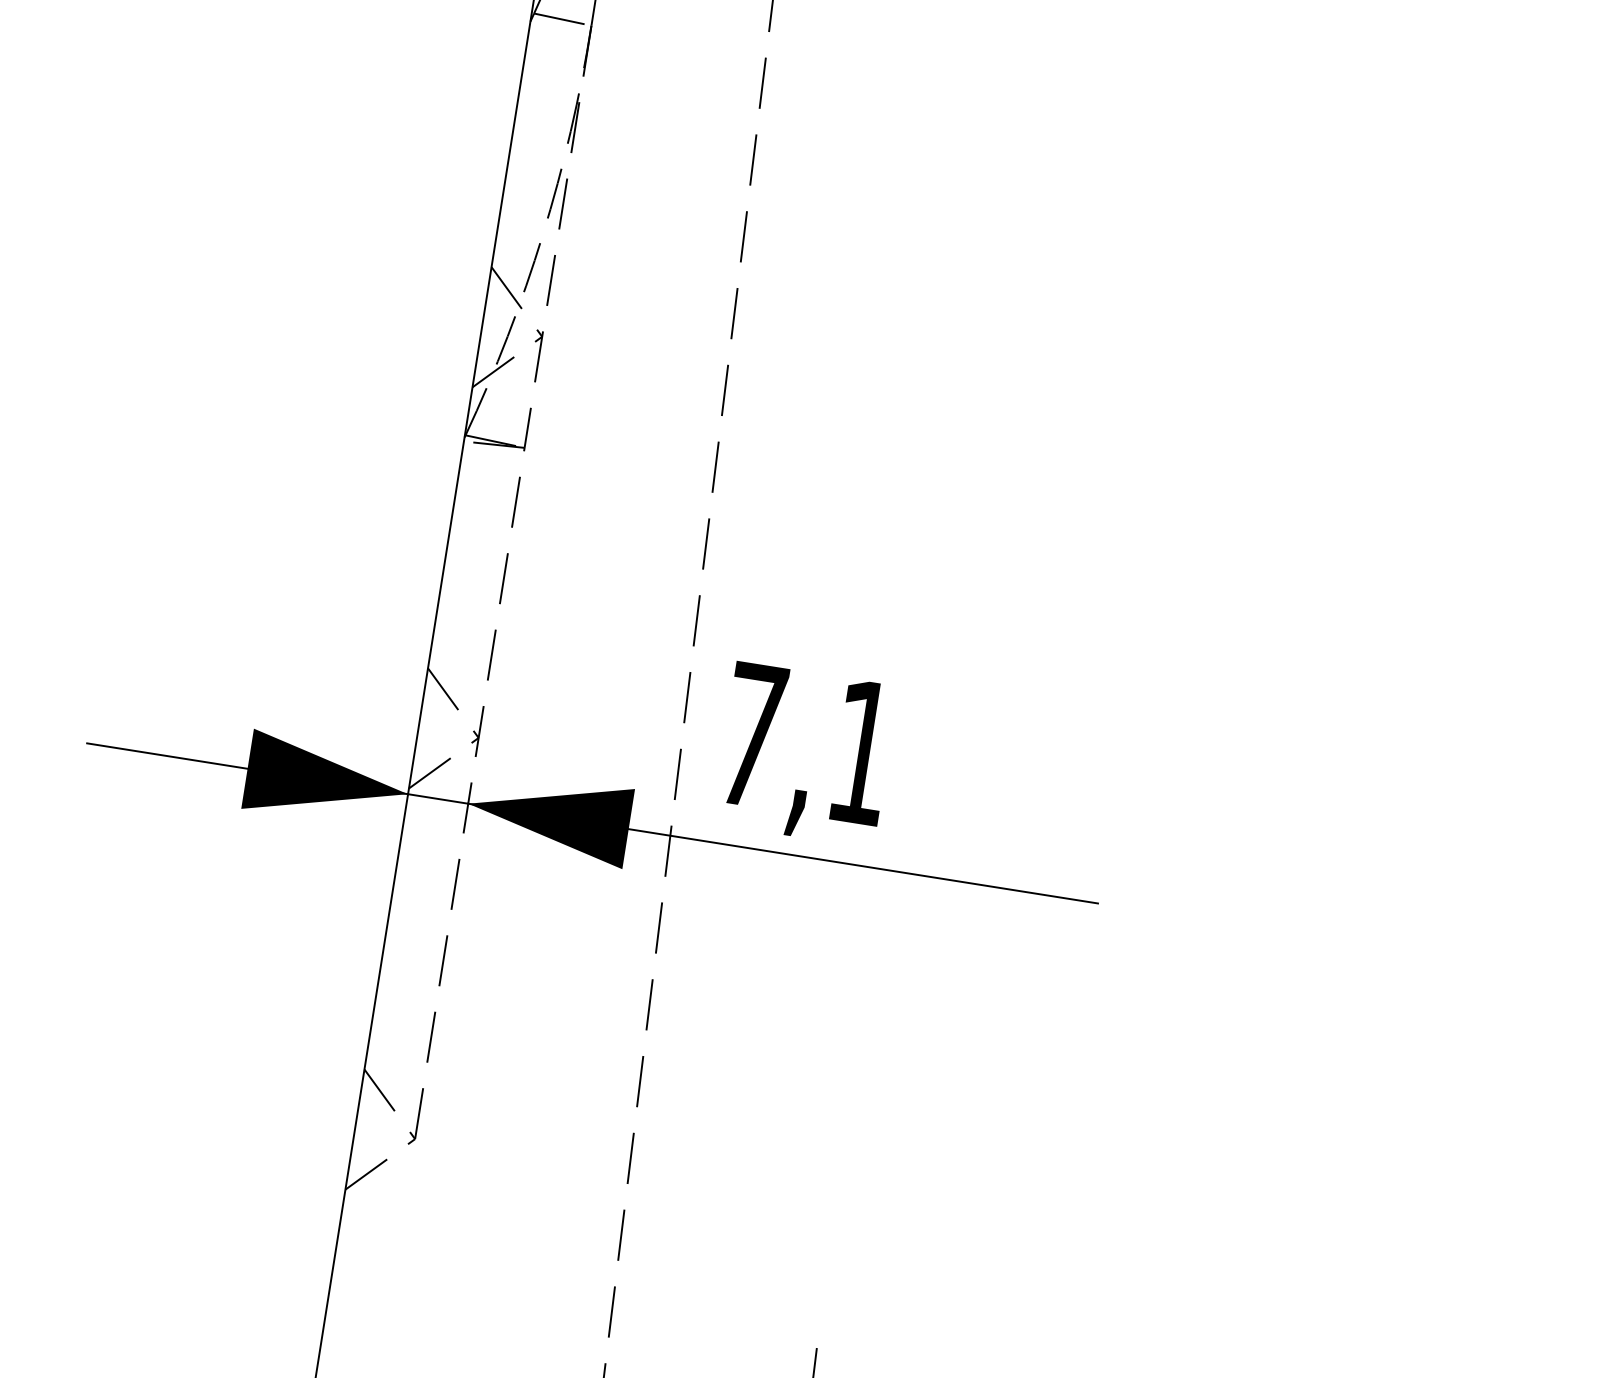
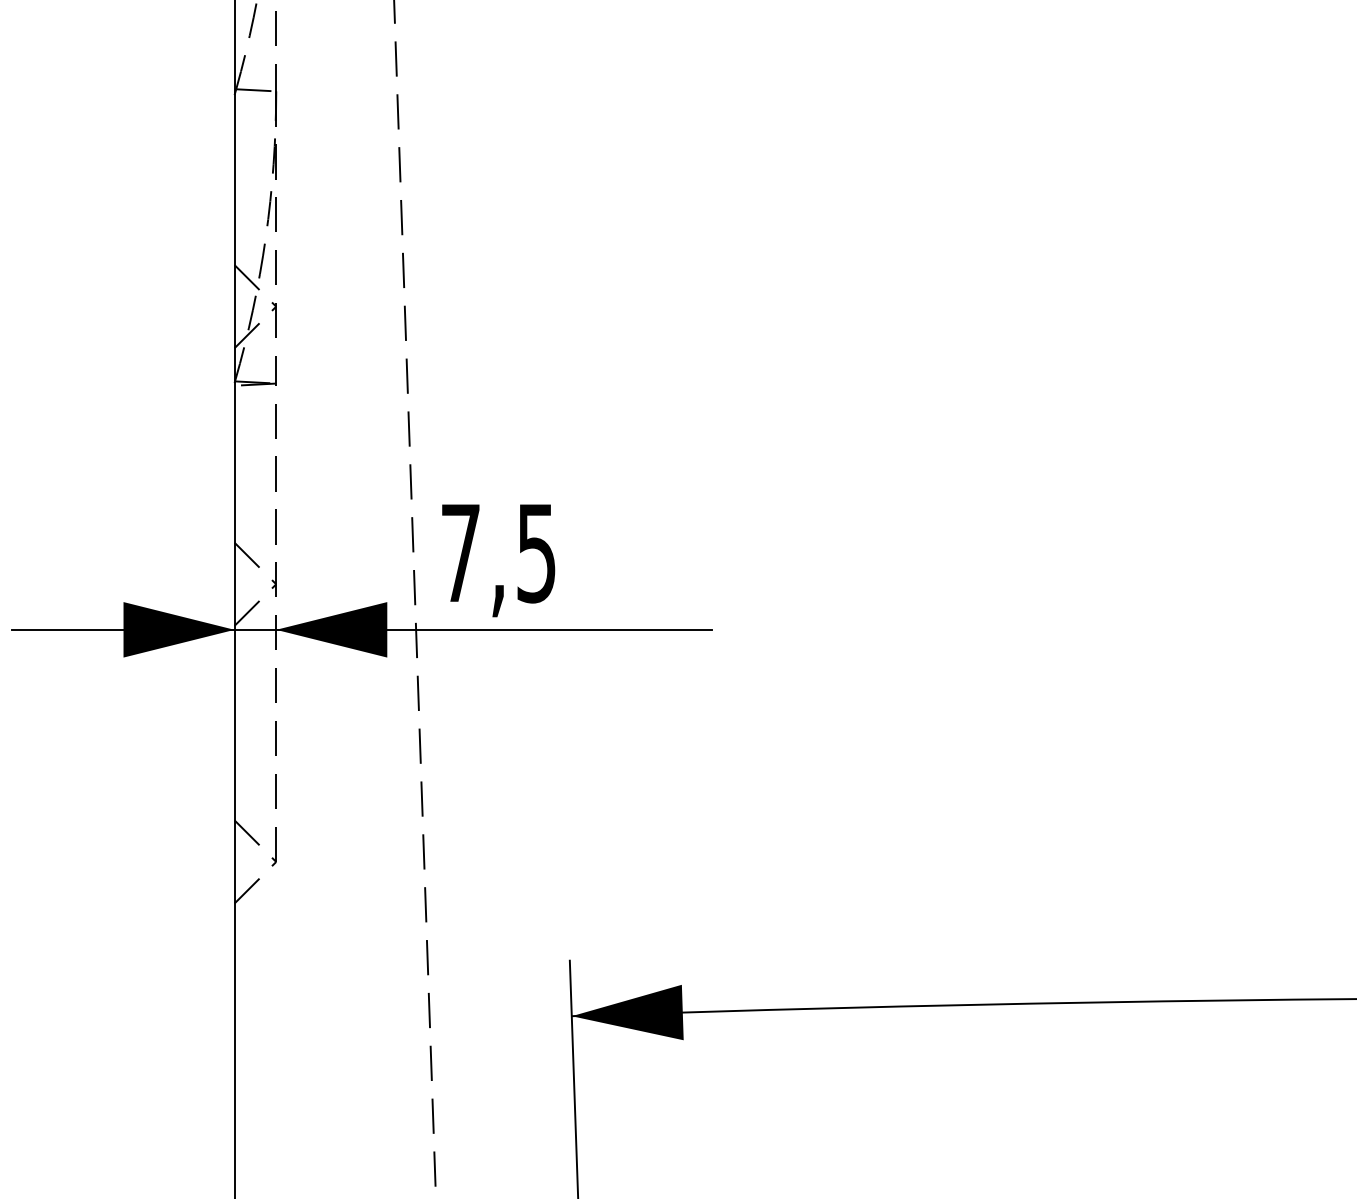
text: (861, 752) -> (536, 553), 7,1 -> 7,5

